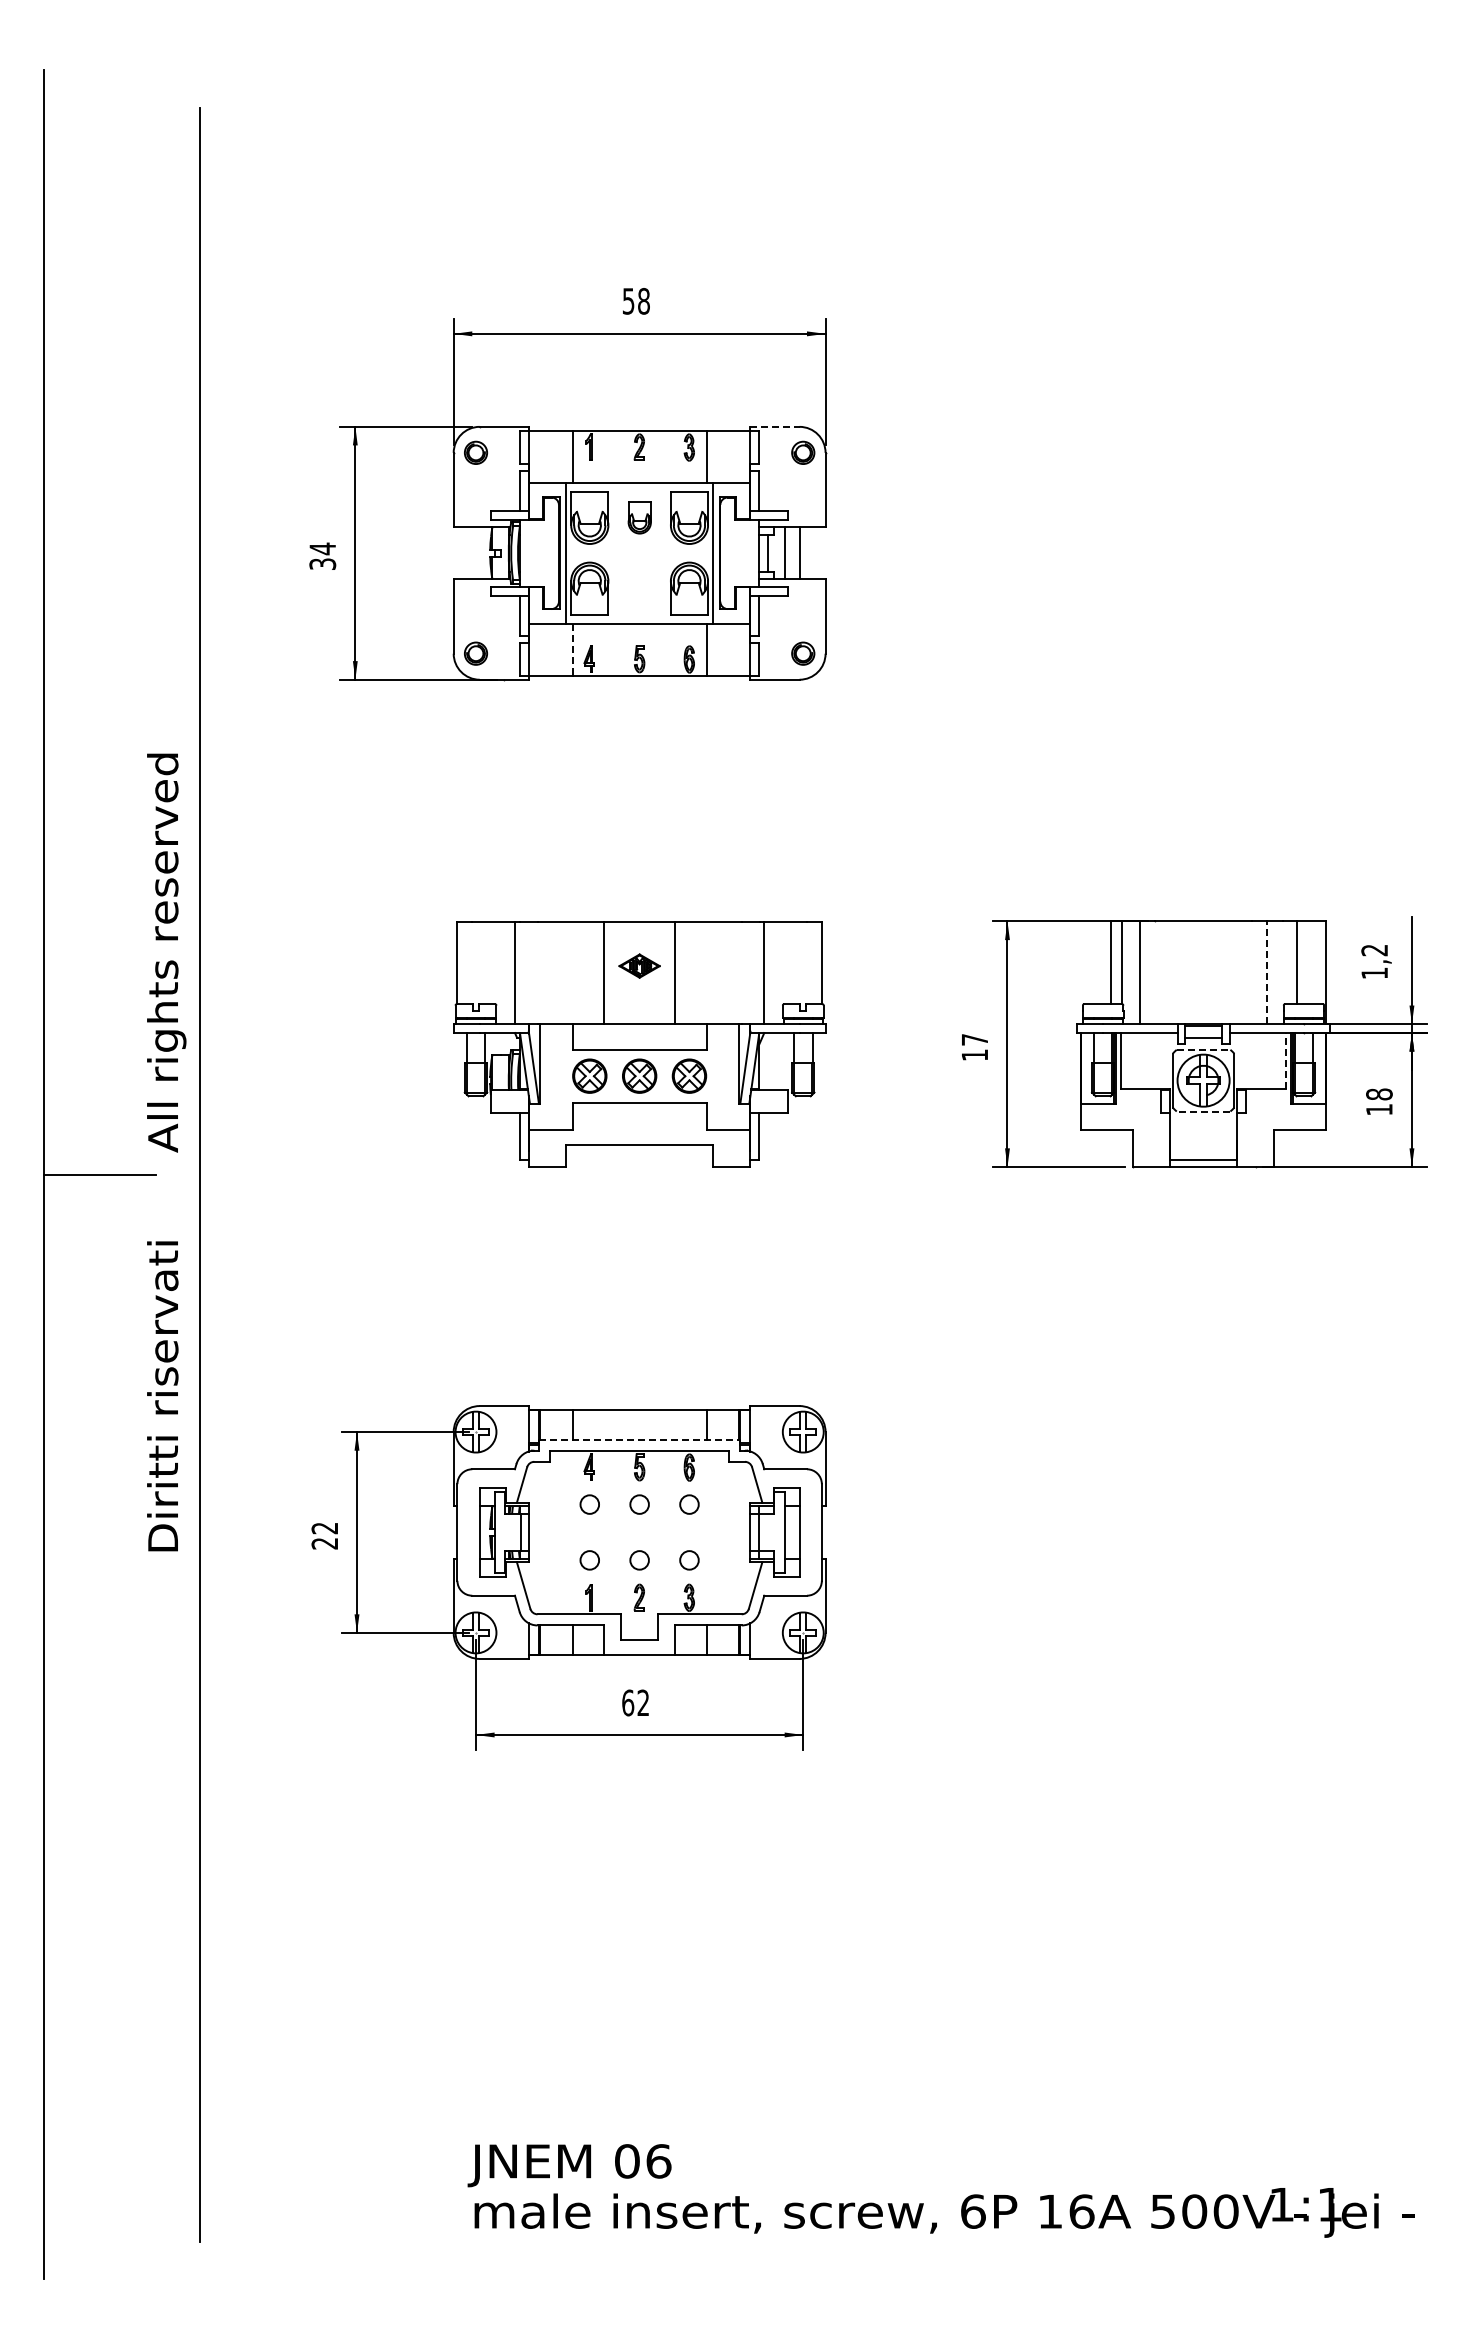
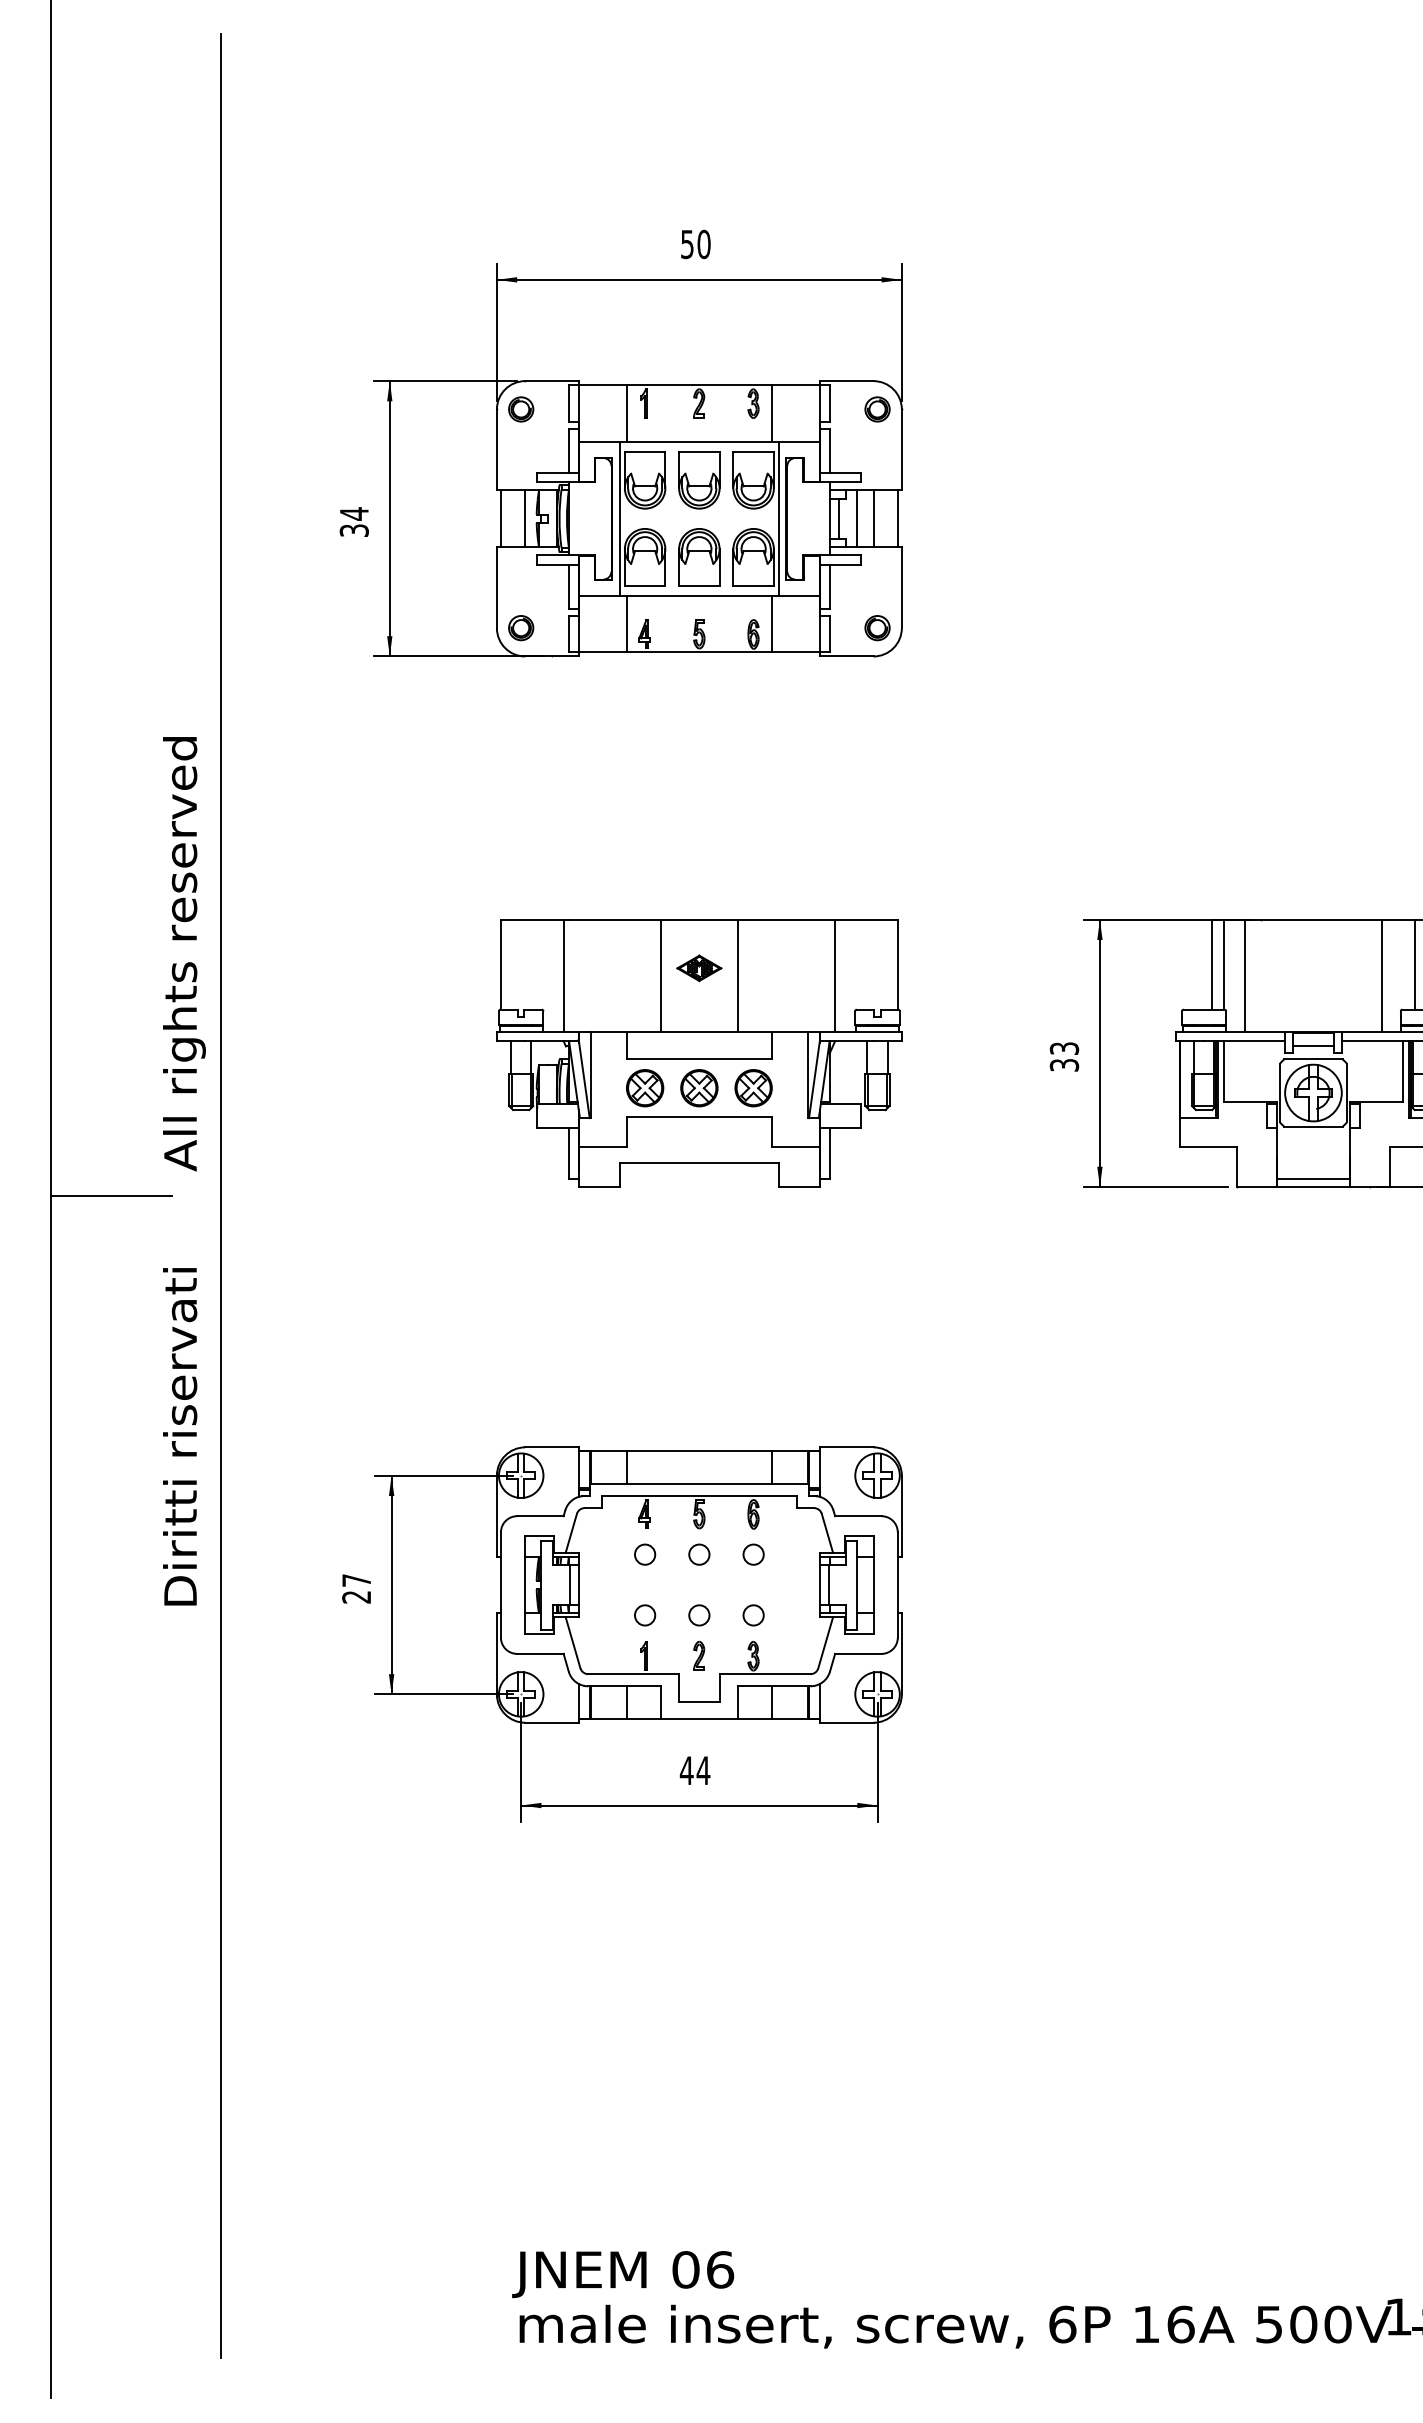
text: (643, 301) -> (703, 244), 58 -> 50
line: (775, 426) -> (847, 380), dashed -> solid
part: (639, 517) -> (699, 479), size x1.67
line: (457, 553) -> (501, 519), added
line: (479, 553) -> (525, 519), added
line: (821, 553) -> (897, 519), added
part: (639, 588) -> (699, 557), added
line: (572, 650) -> (626, 624), dashed -> solid
line: (1266, 972) -> (1381, 975), dashed -> solid
text: (974, 1047) -> (1064, 1056), 17 -> 33
line: (1203, 1049) -> (1313, 1059), dashed -> solid
line: (1286, 1060) -> (1403, 1071), dashed -> solid
line: (1203, 1111) -> (1313, 1126), dashed -> solid
line: (640, 1439) -> (700, 1483), dashed -> solid
text: (324, 1528) -> (356, 1580), 22 -> 27
text: (635, 1702) -> (694, 1770), 62 -> 44

